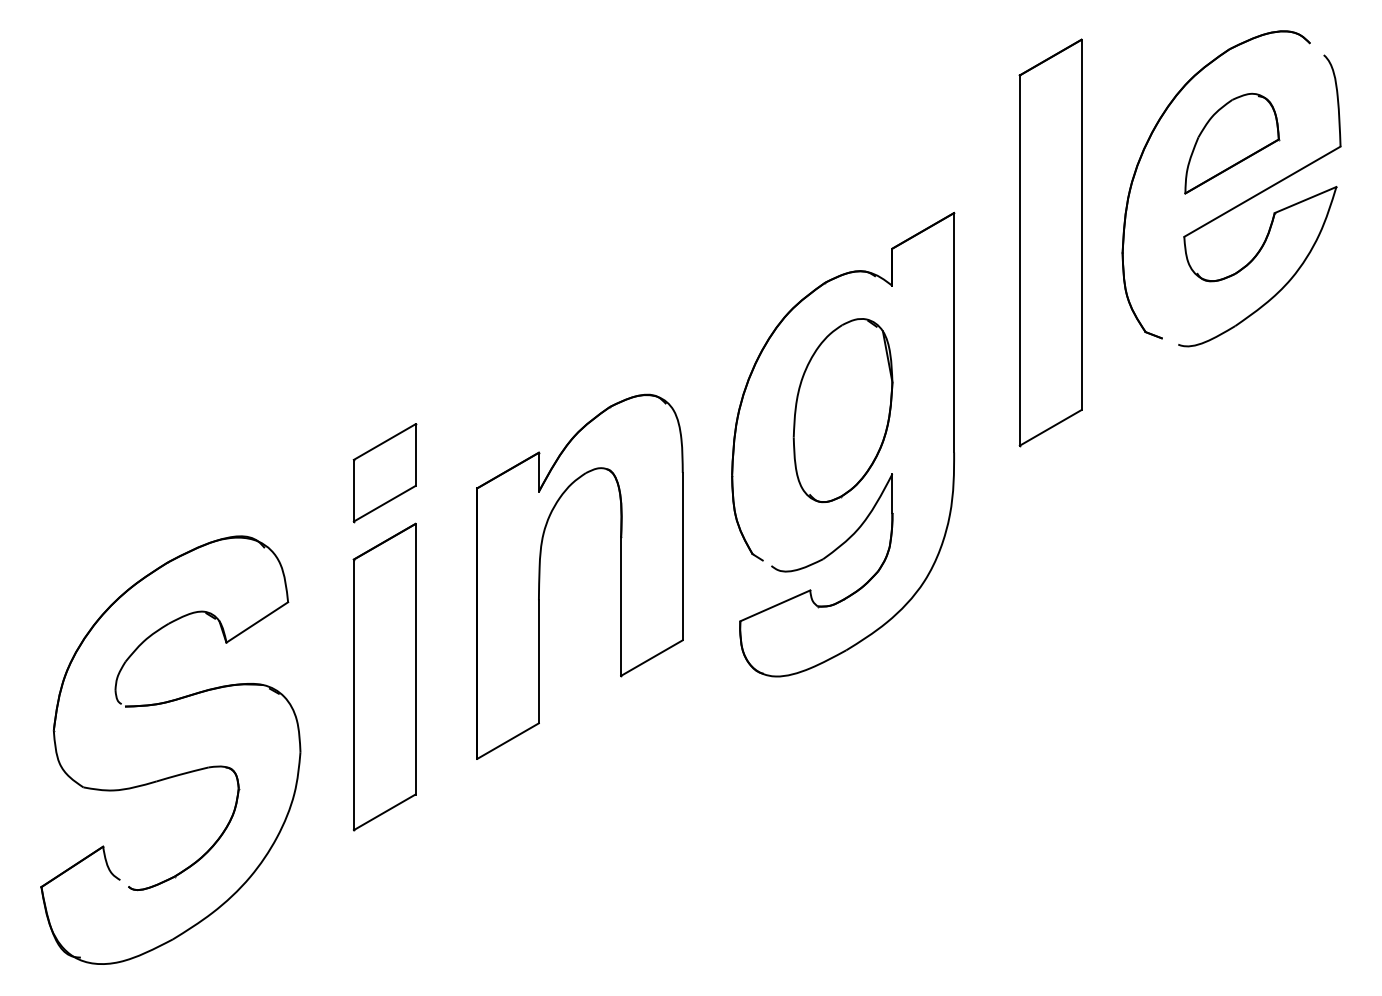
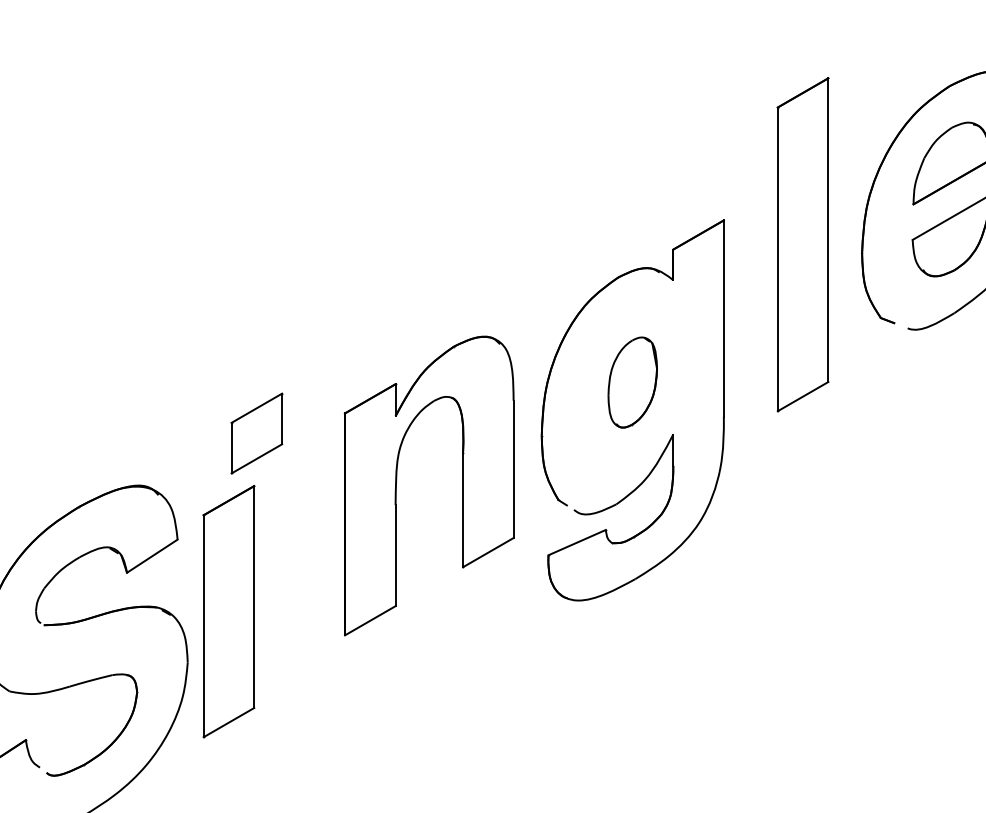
part: (842, 410) -> (632, 382), size x0.6
part: (540, 576) -> (396, 485), moved
part: (384, 676) -> (228, 611), moved

